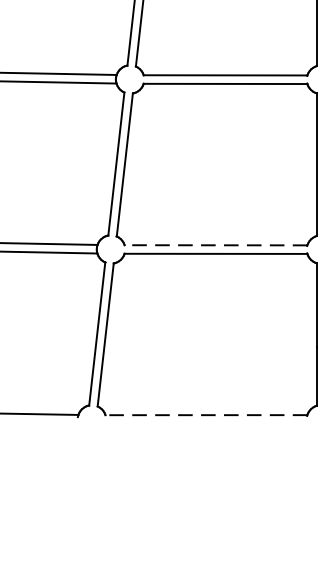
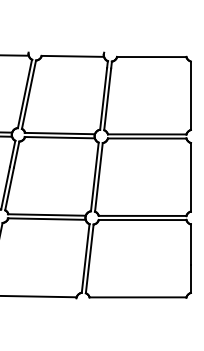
line: (215, 244) -> (142, 215), dashed -> solid
line: (205, 415) -> (137, 297), dashed -> solid

